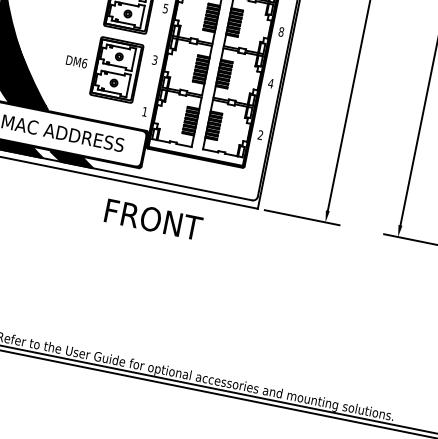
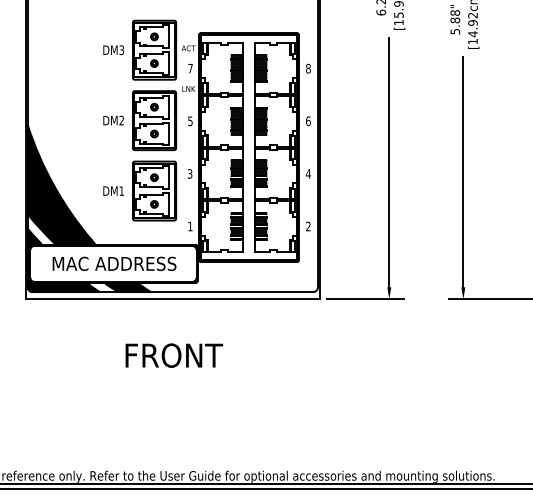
text: (281, 31) -> (308, 120), 8 -> 6
text: (84, 62) -> (121, 190), DM6 -> DM1
text: (153, 219) -> (174, 355), moved

